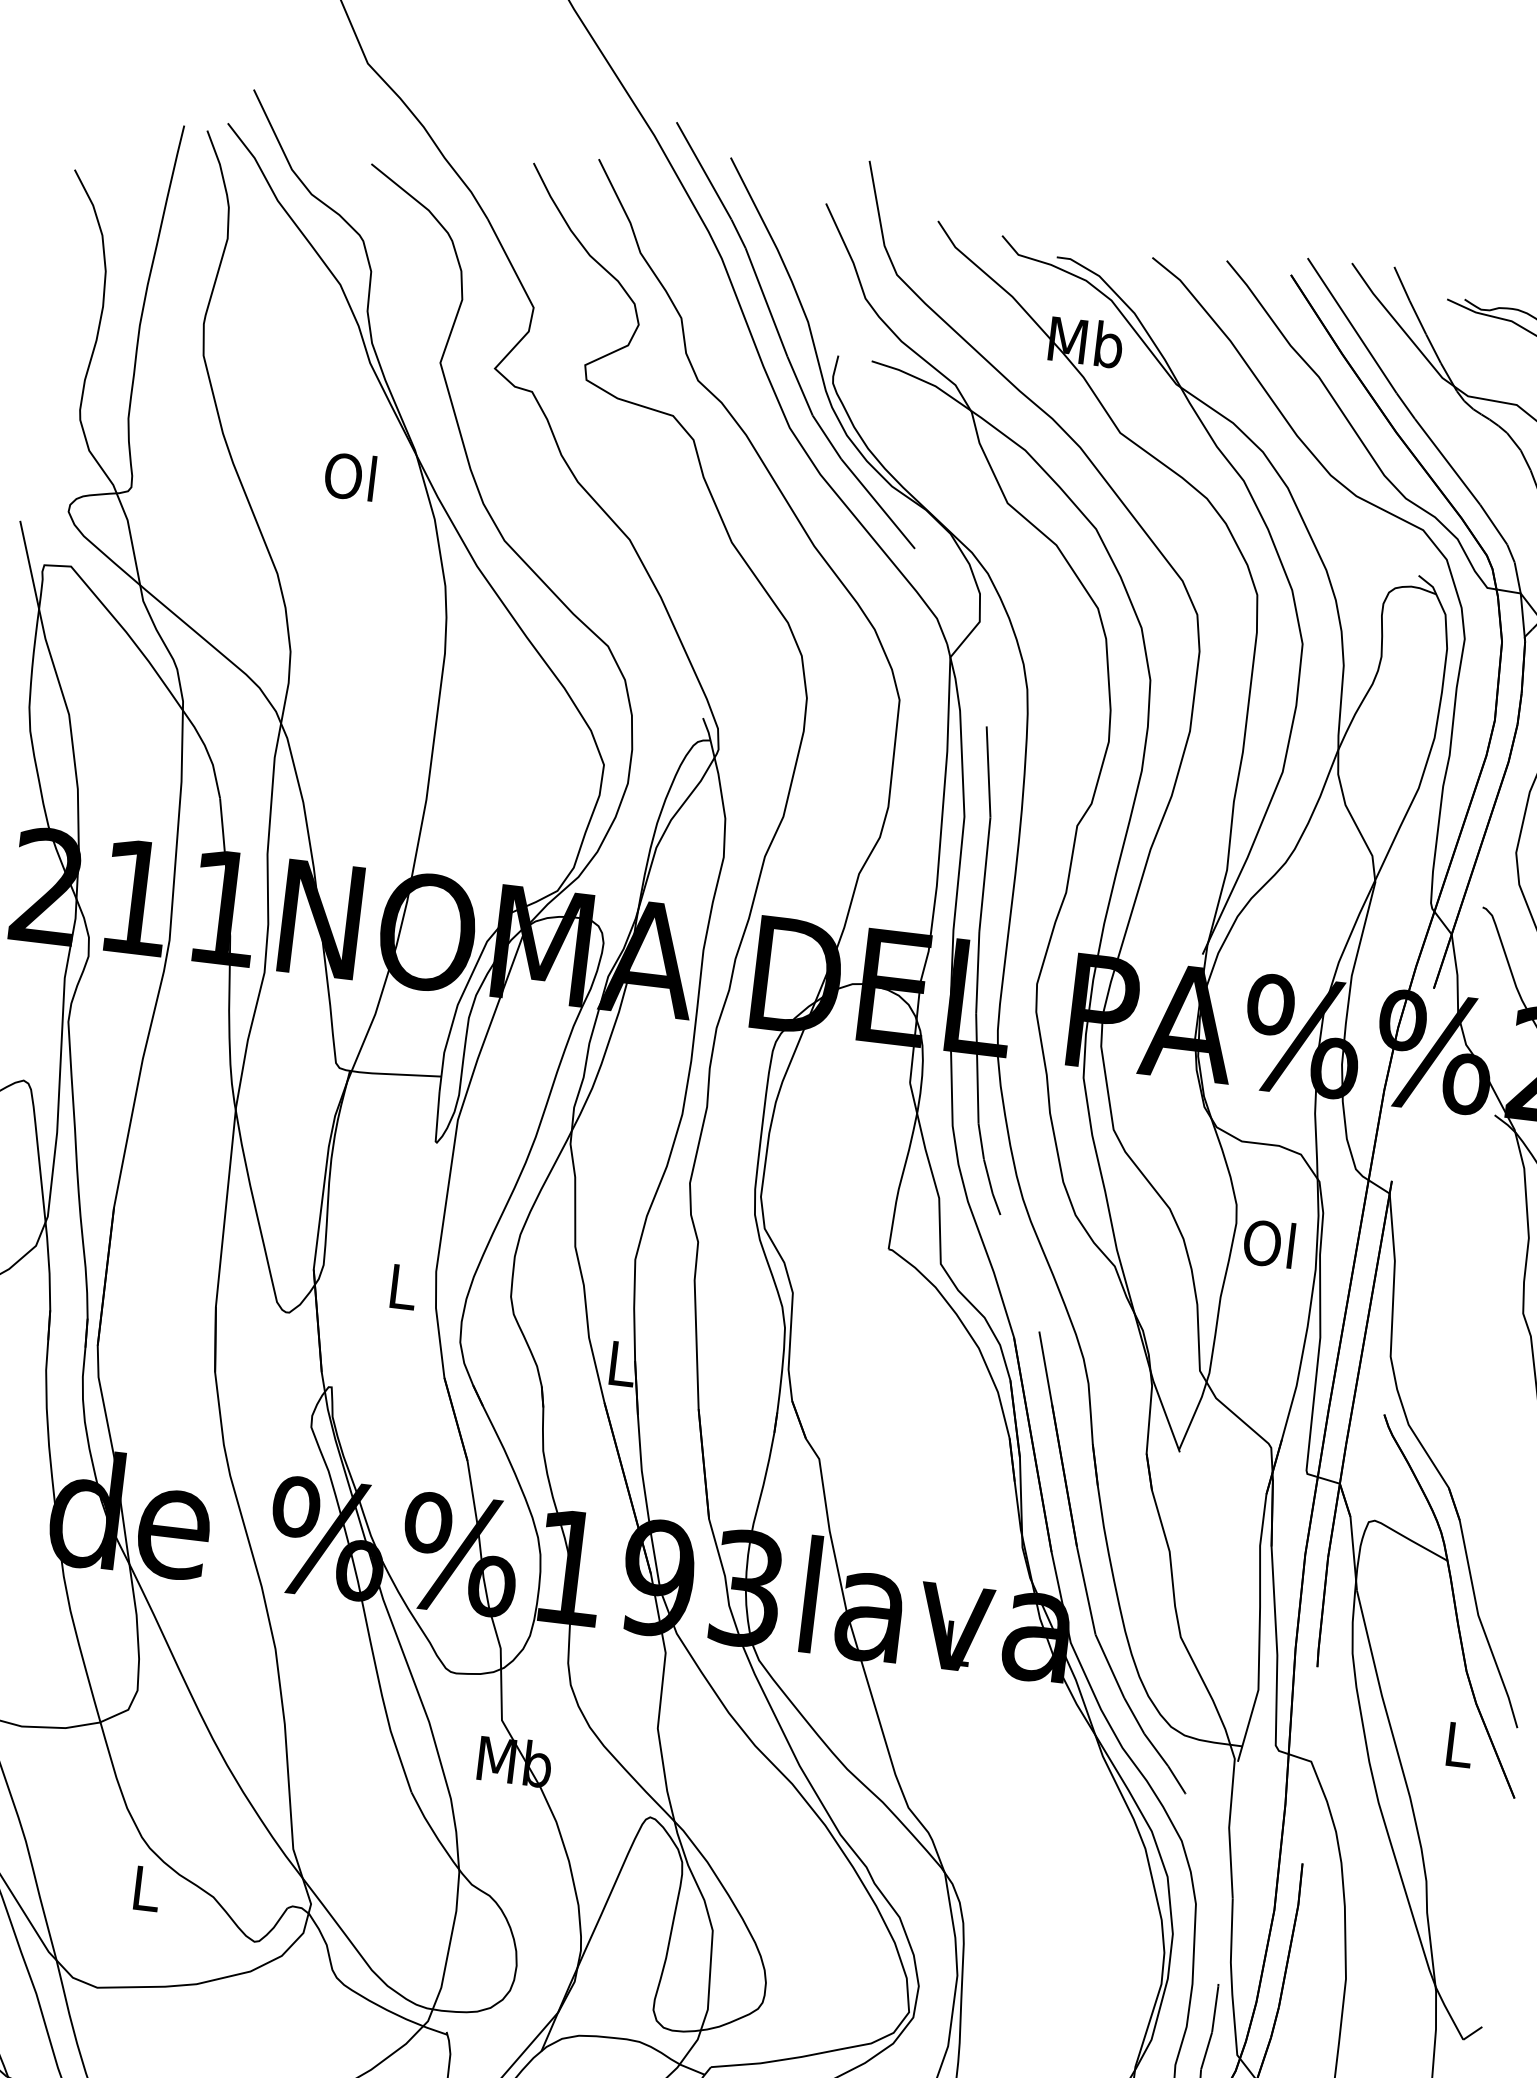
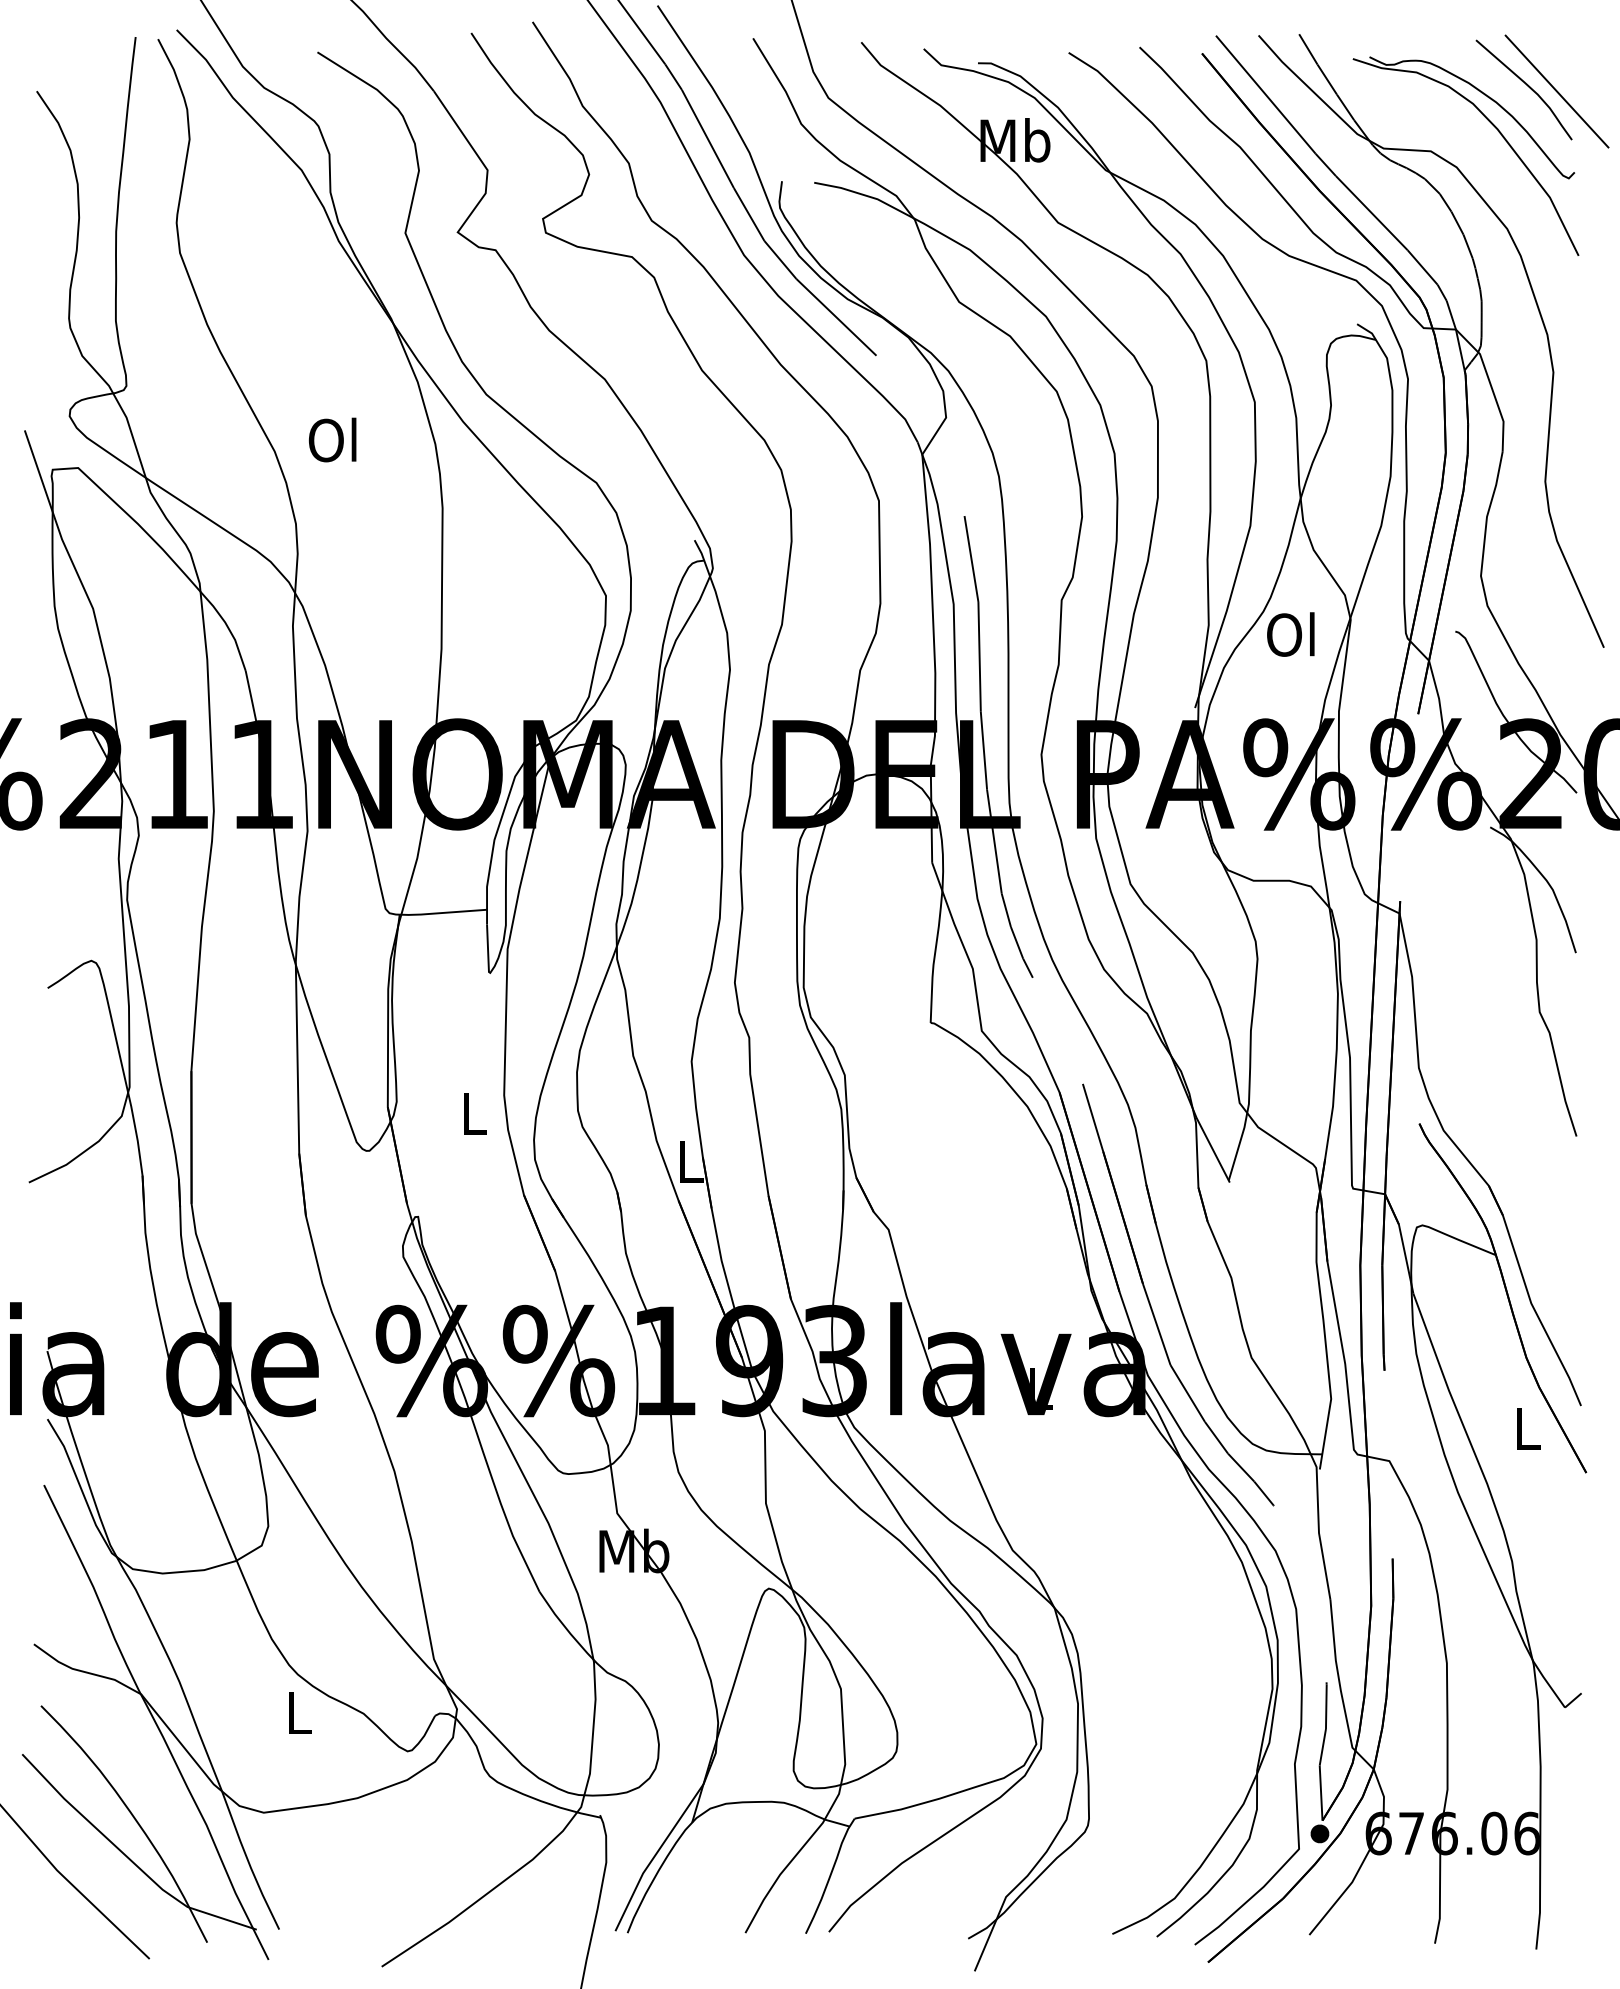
text: (350, 475) -> (332, 439), moved
text: (1268, 1243) -> (1290, 634), moved

